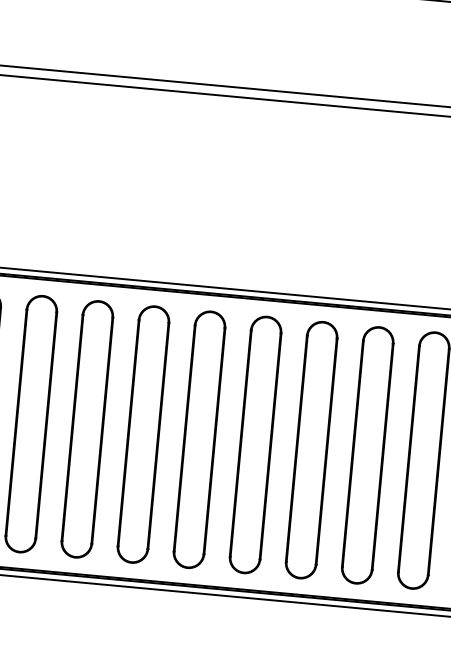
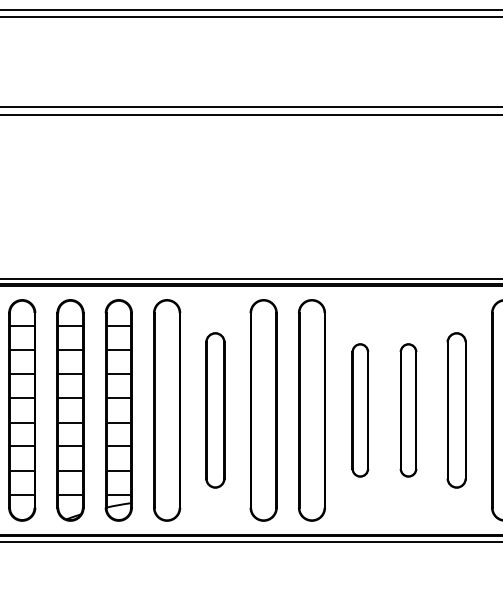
part: (87, 429) -> (215, 410), size x0.7
part: (255, 445) -> (360, 410), size x0.6
part: (311, 450) -> (408, 410), size x0.6
part: (367, 455) -> (456, 410), size x0.7

